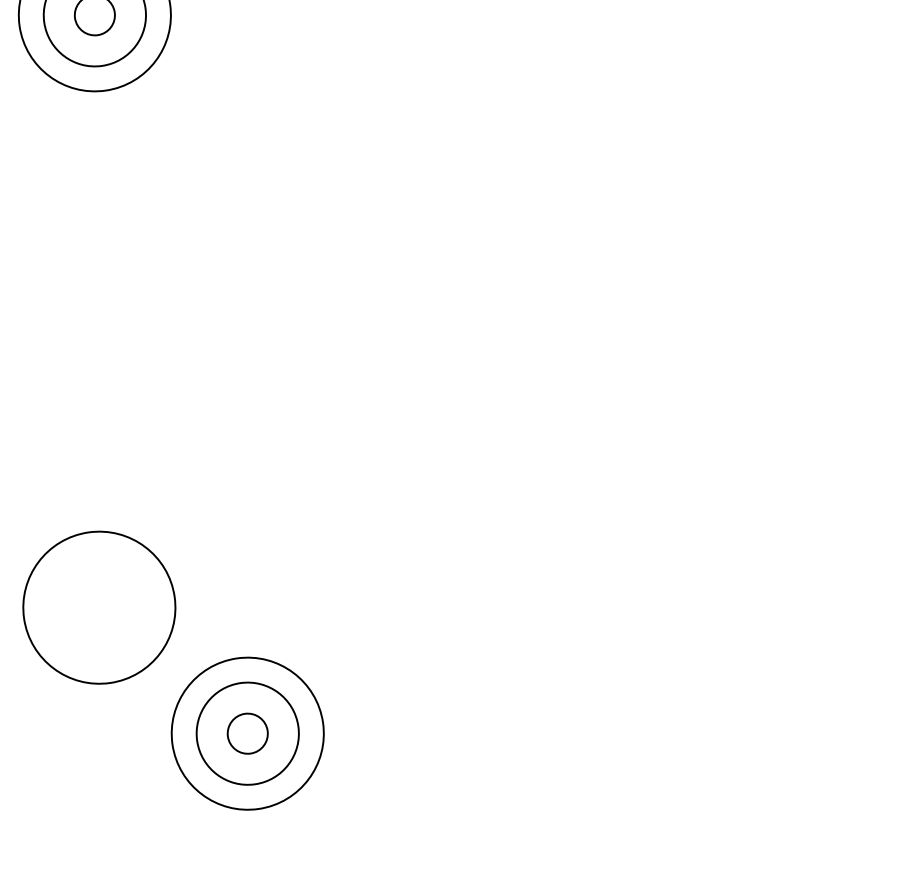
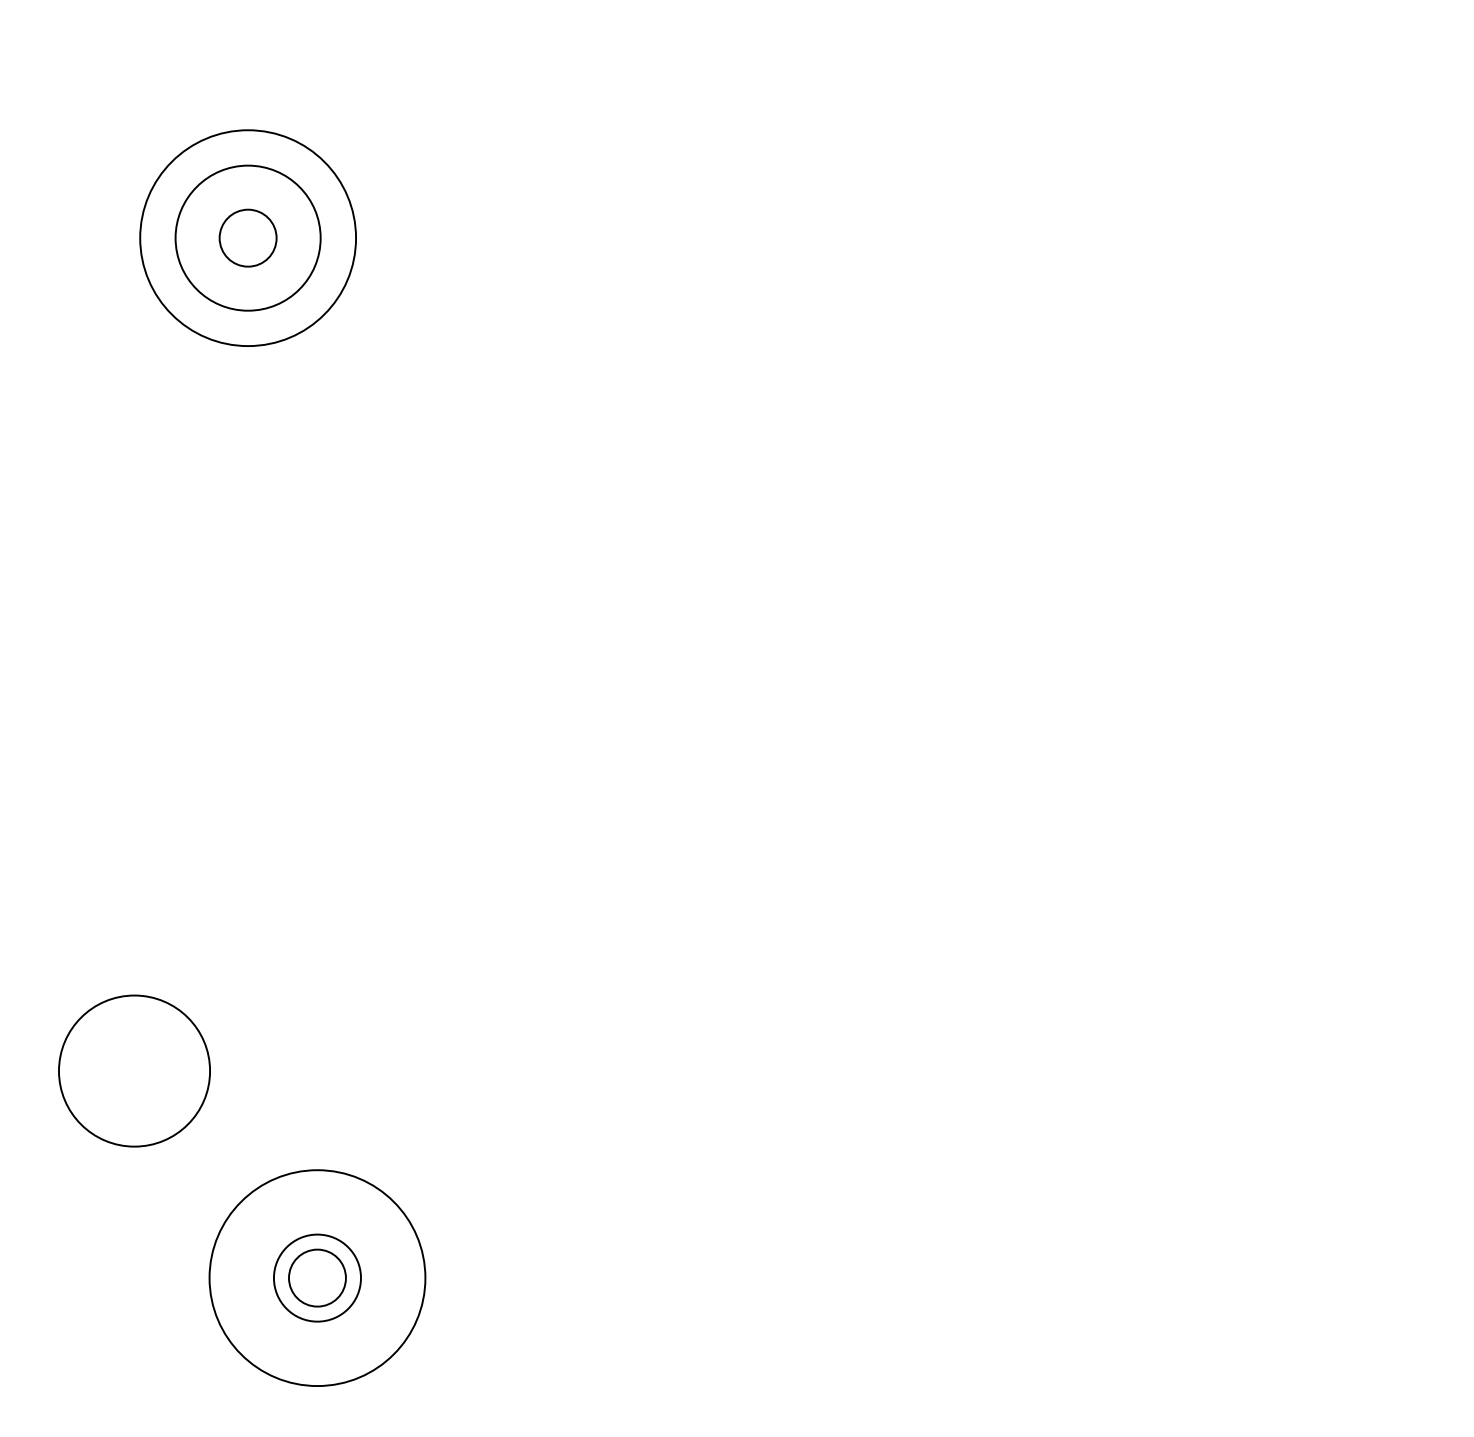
circle: (99, 607) -> (134, 1070), size x0.7
circle: (247, 733) -> (317, 1277), size x0.6

